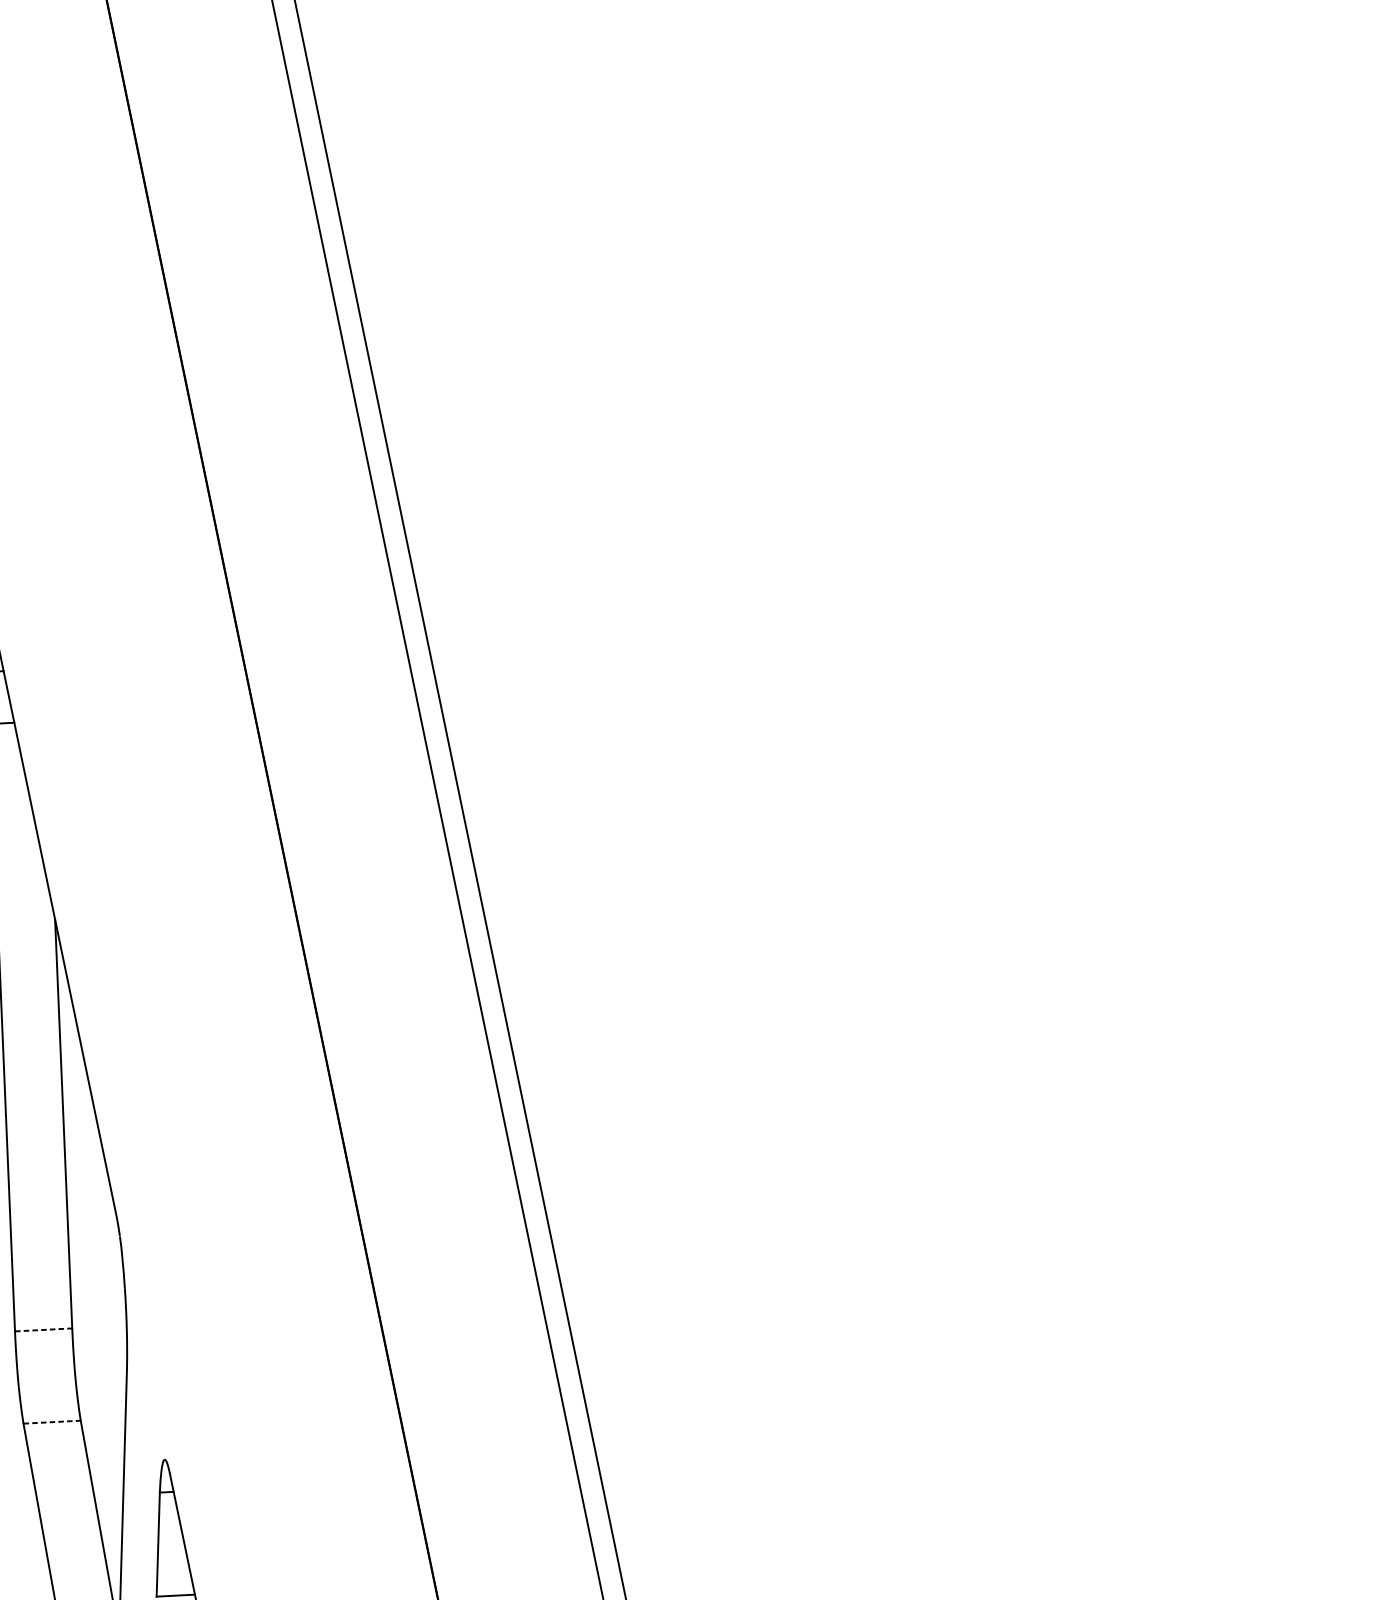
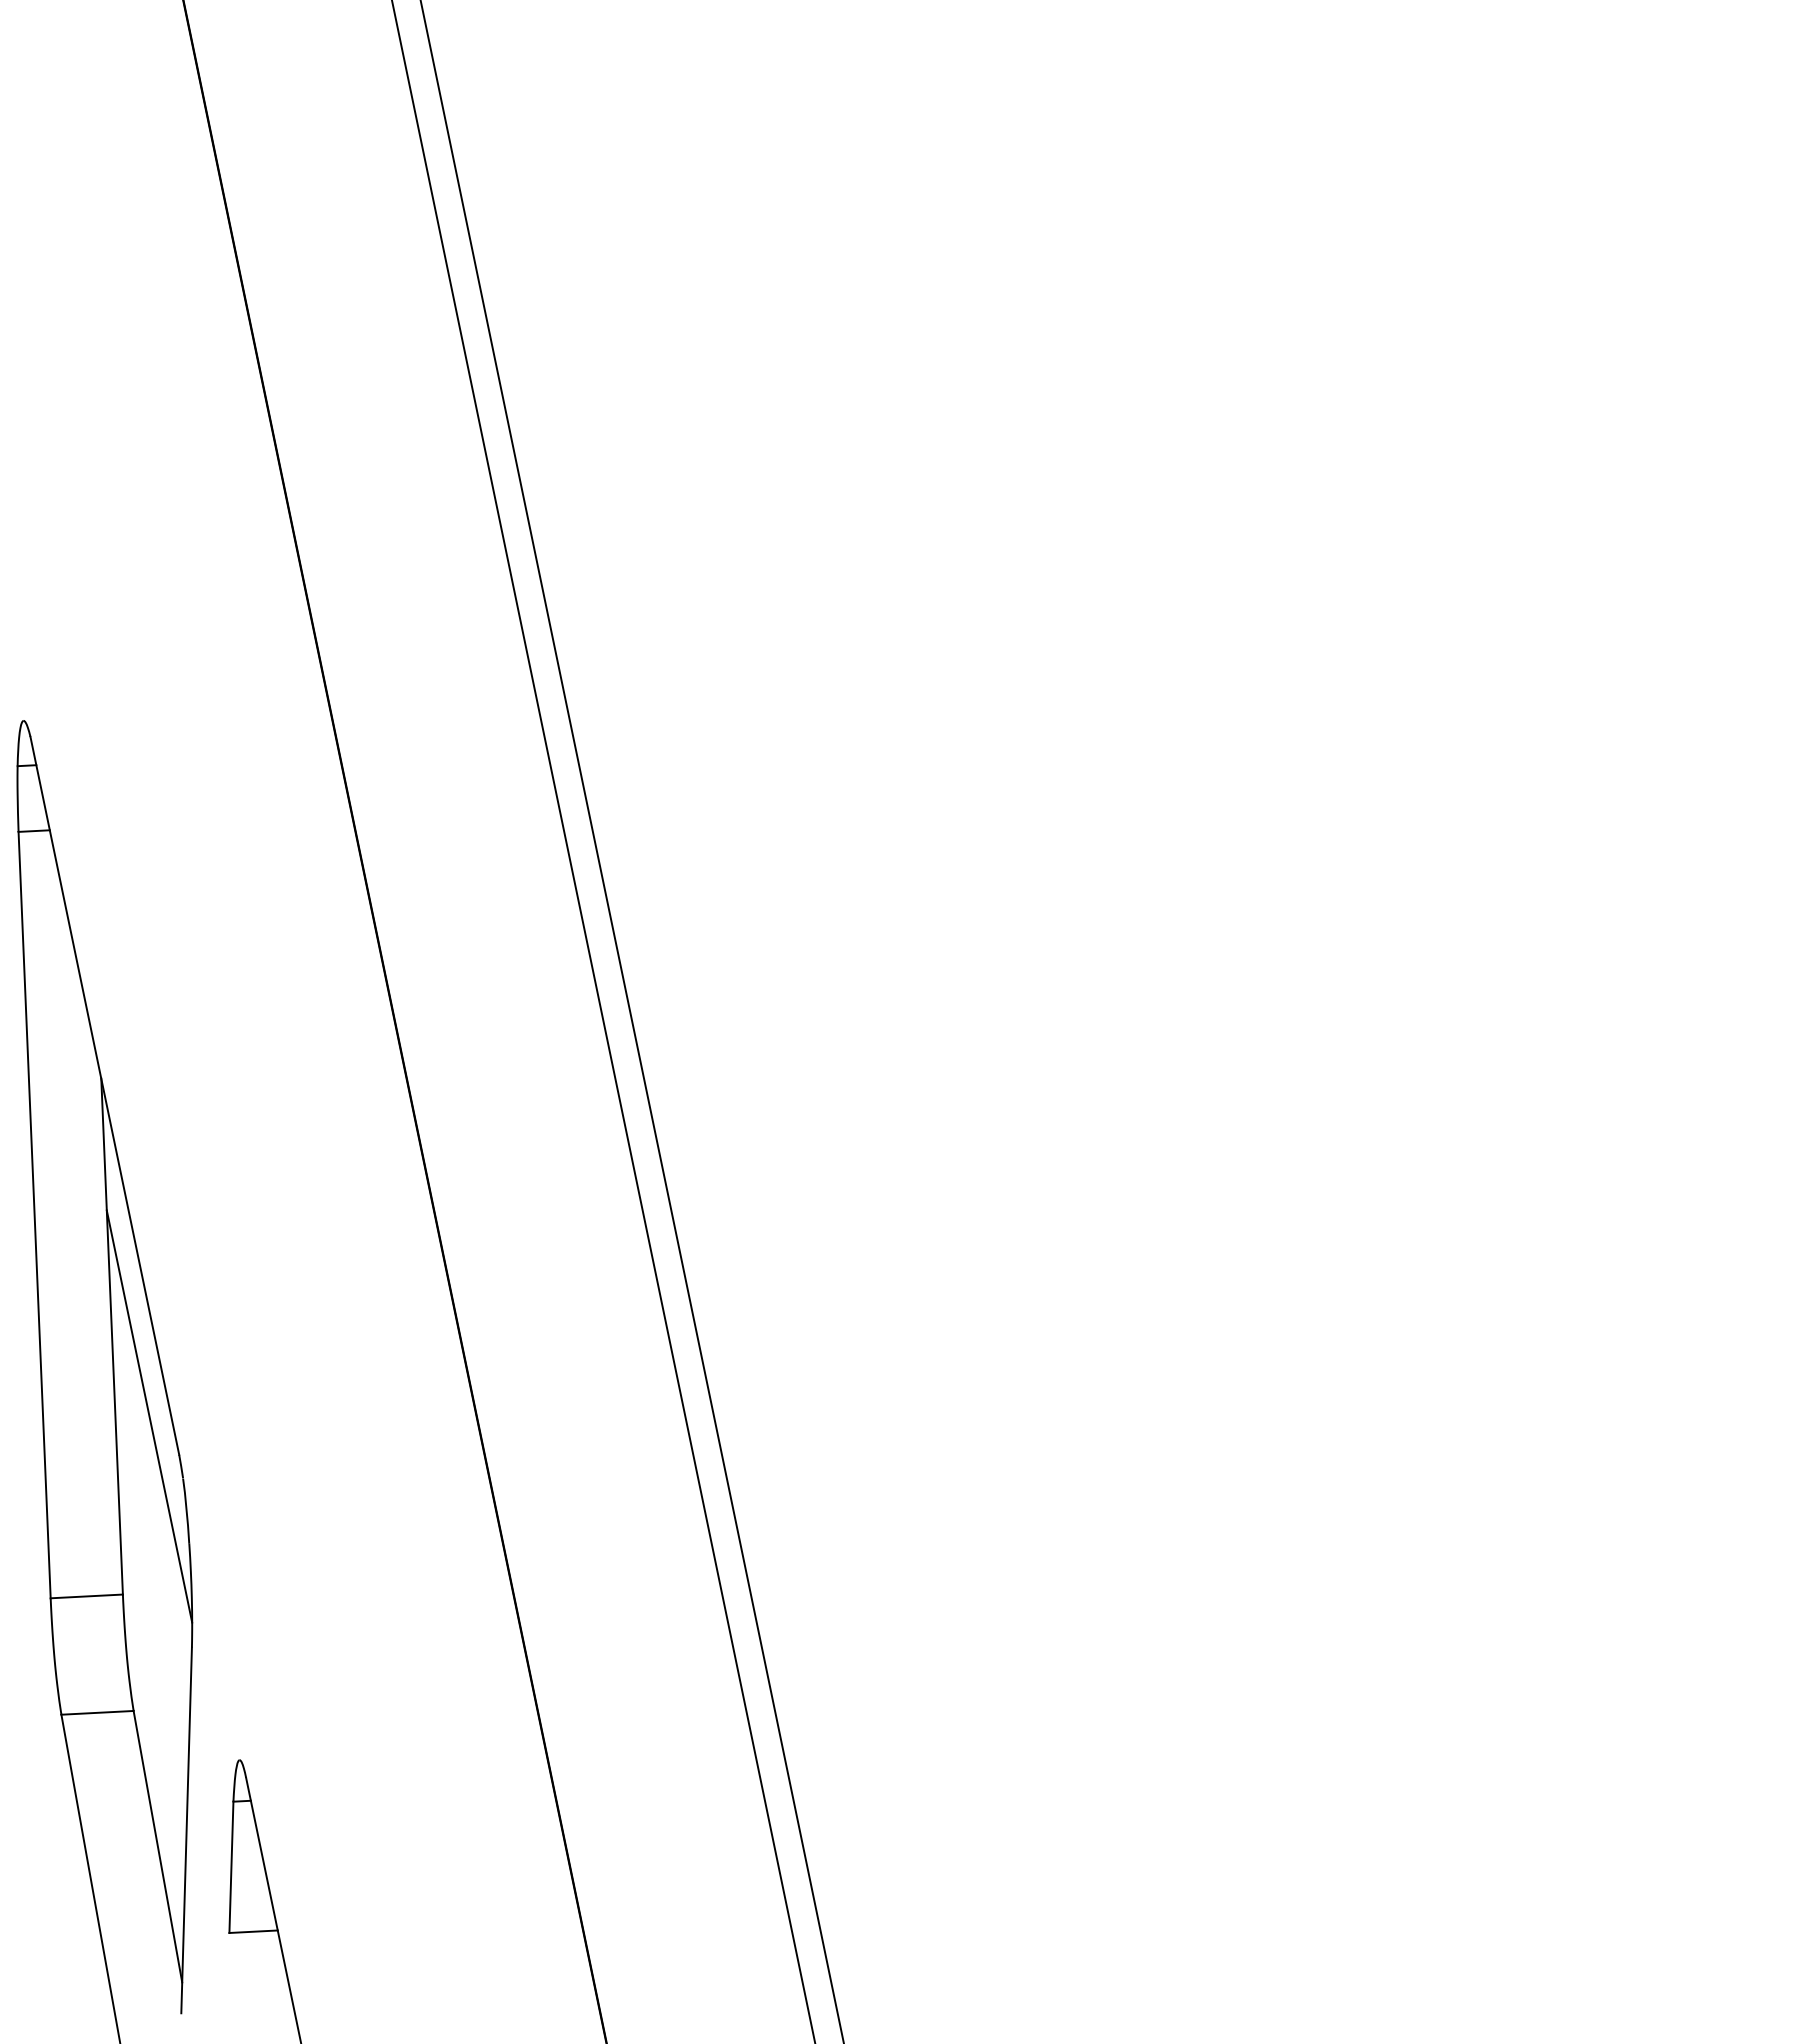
line: (93, 1187) -> (149, 1416), added
line: (44, 1329) -> (87, 1596), dashed -> solid
line: (52, 1421) -> (98, 1712), dashed -> solid

